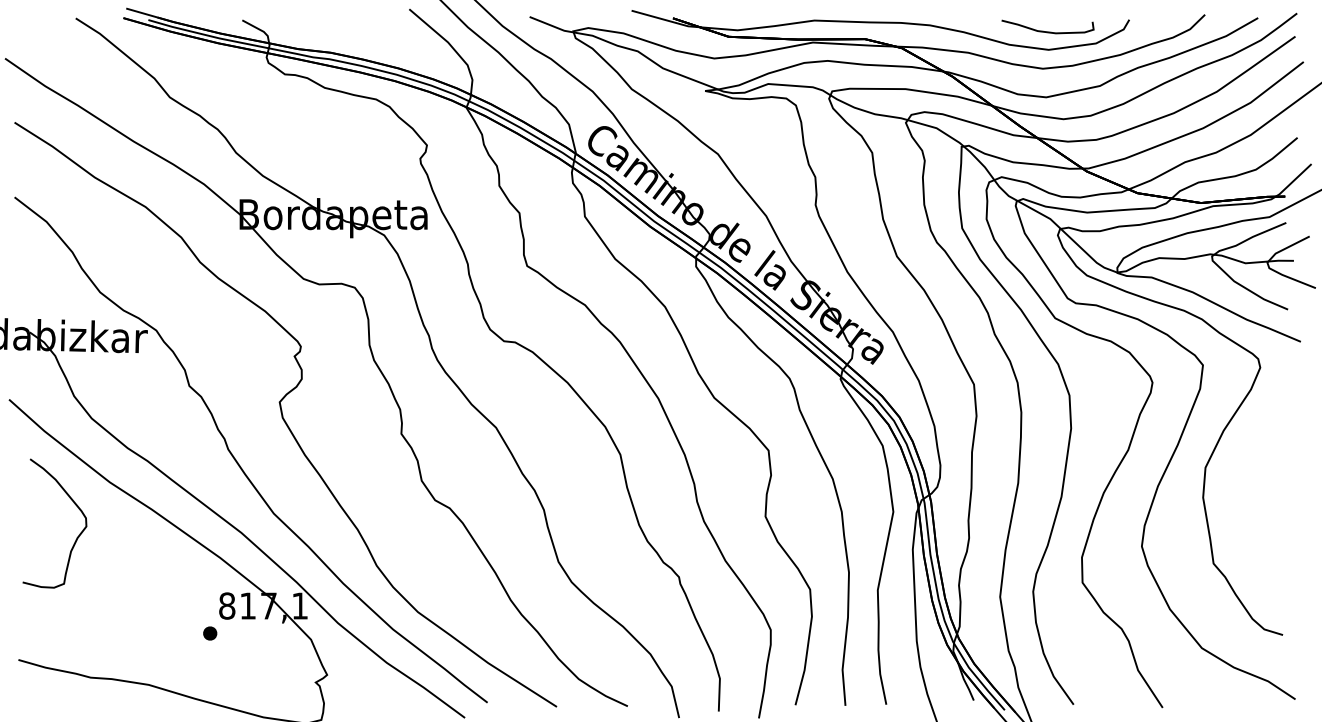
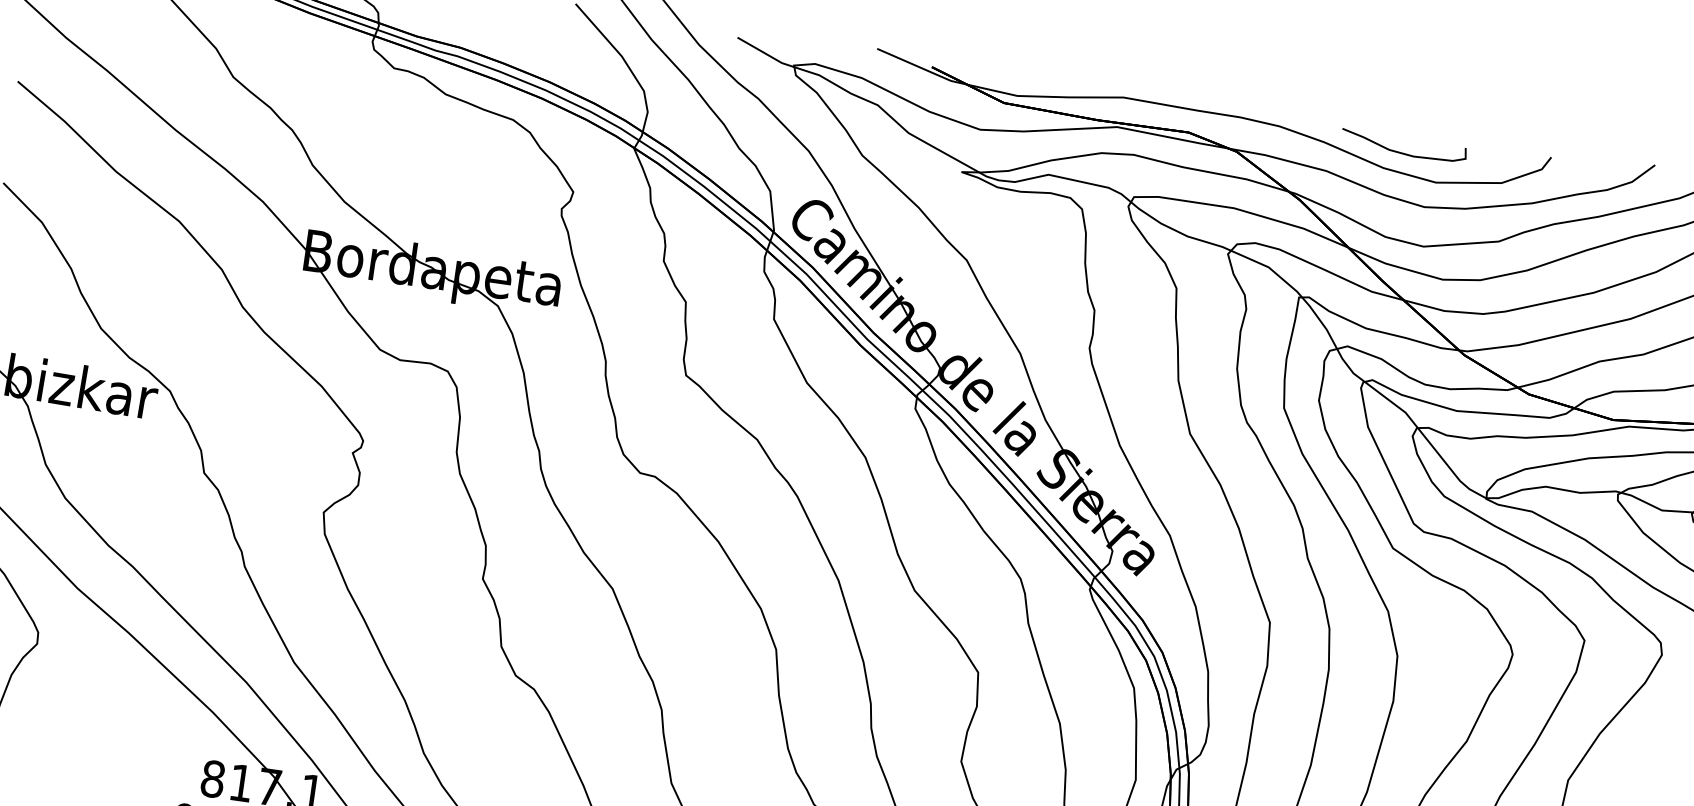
curve: (1047, 31) -> (1402, 152), moved

